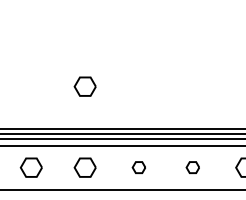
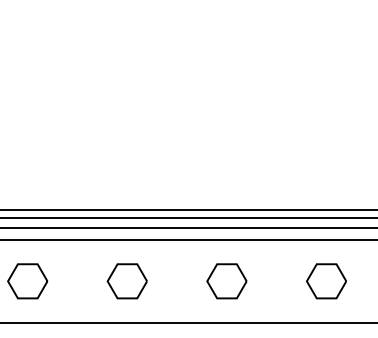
part: (84, 86) -> (125, 131), removed
part: (138, 167) -> (225, 280), size x1.67
part: (192, 167) -> (325, 280), size x1.67

